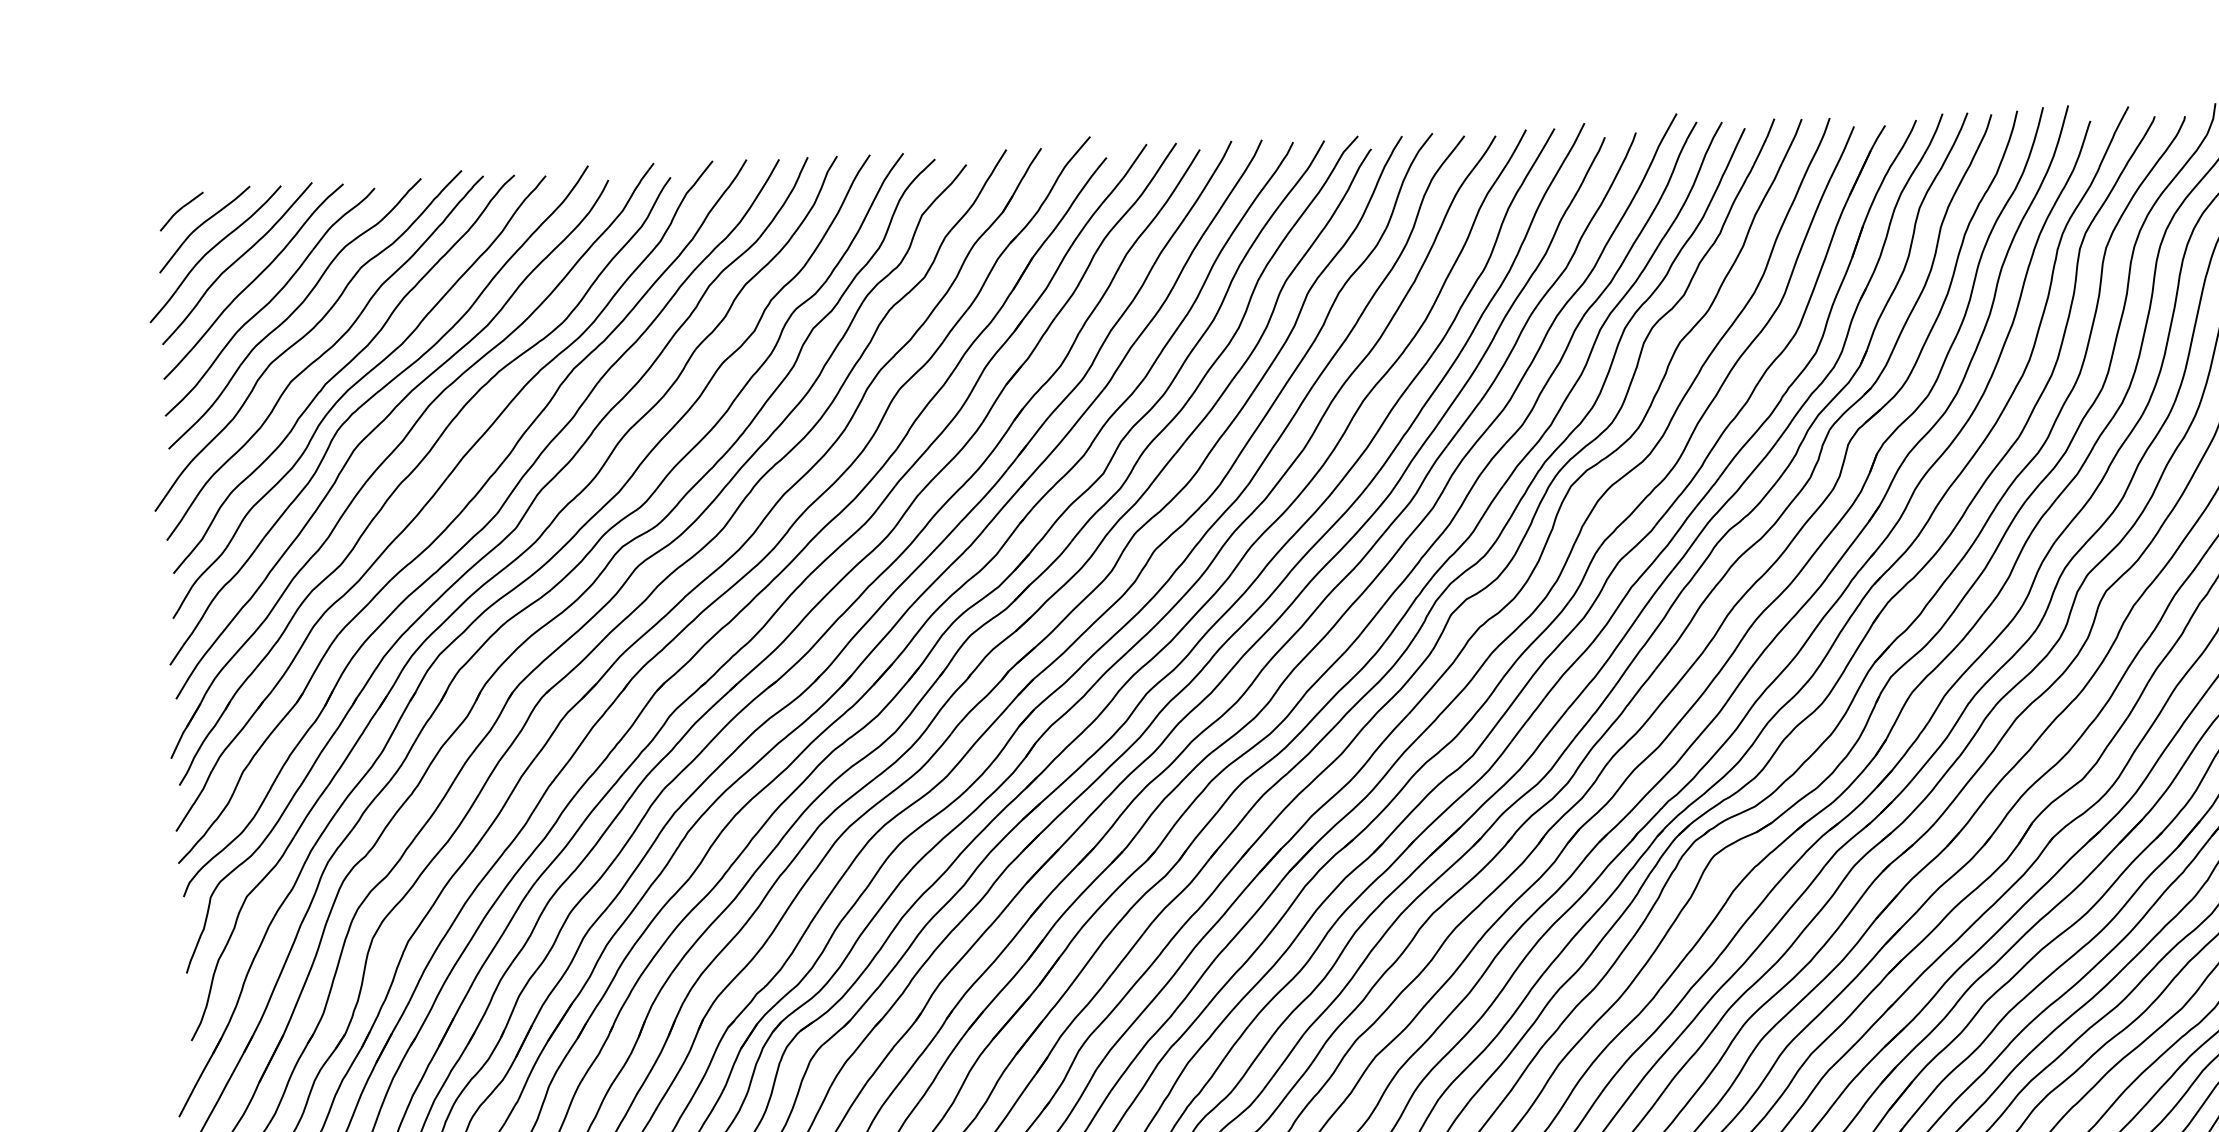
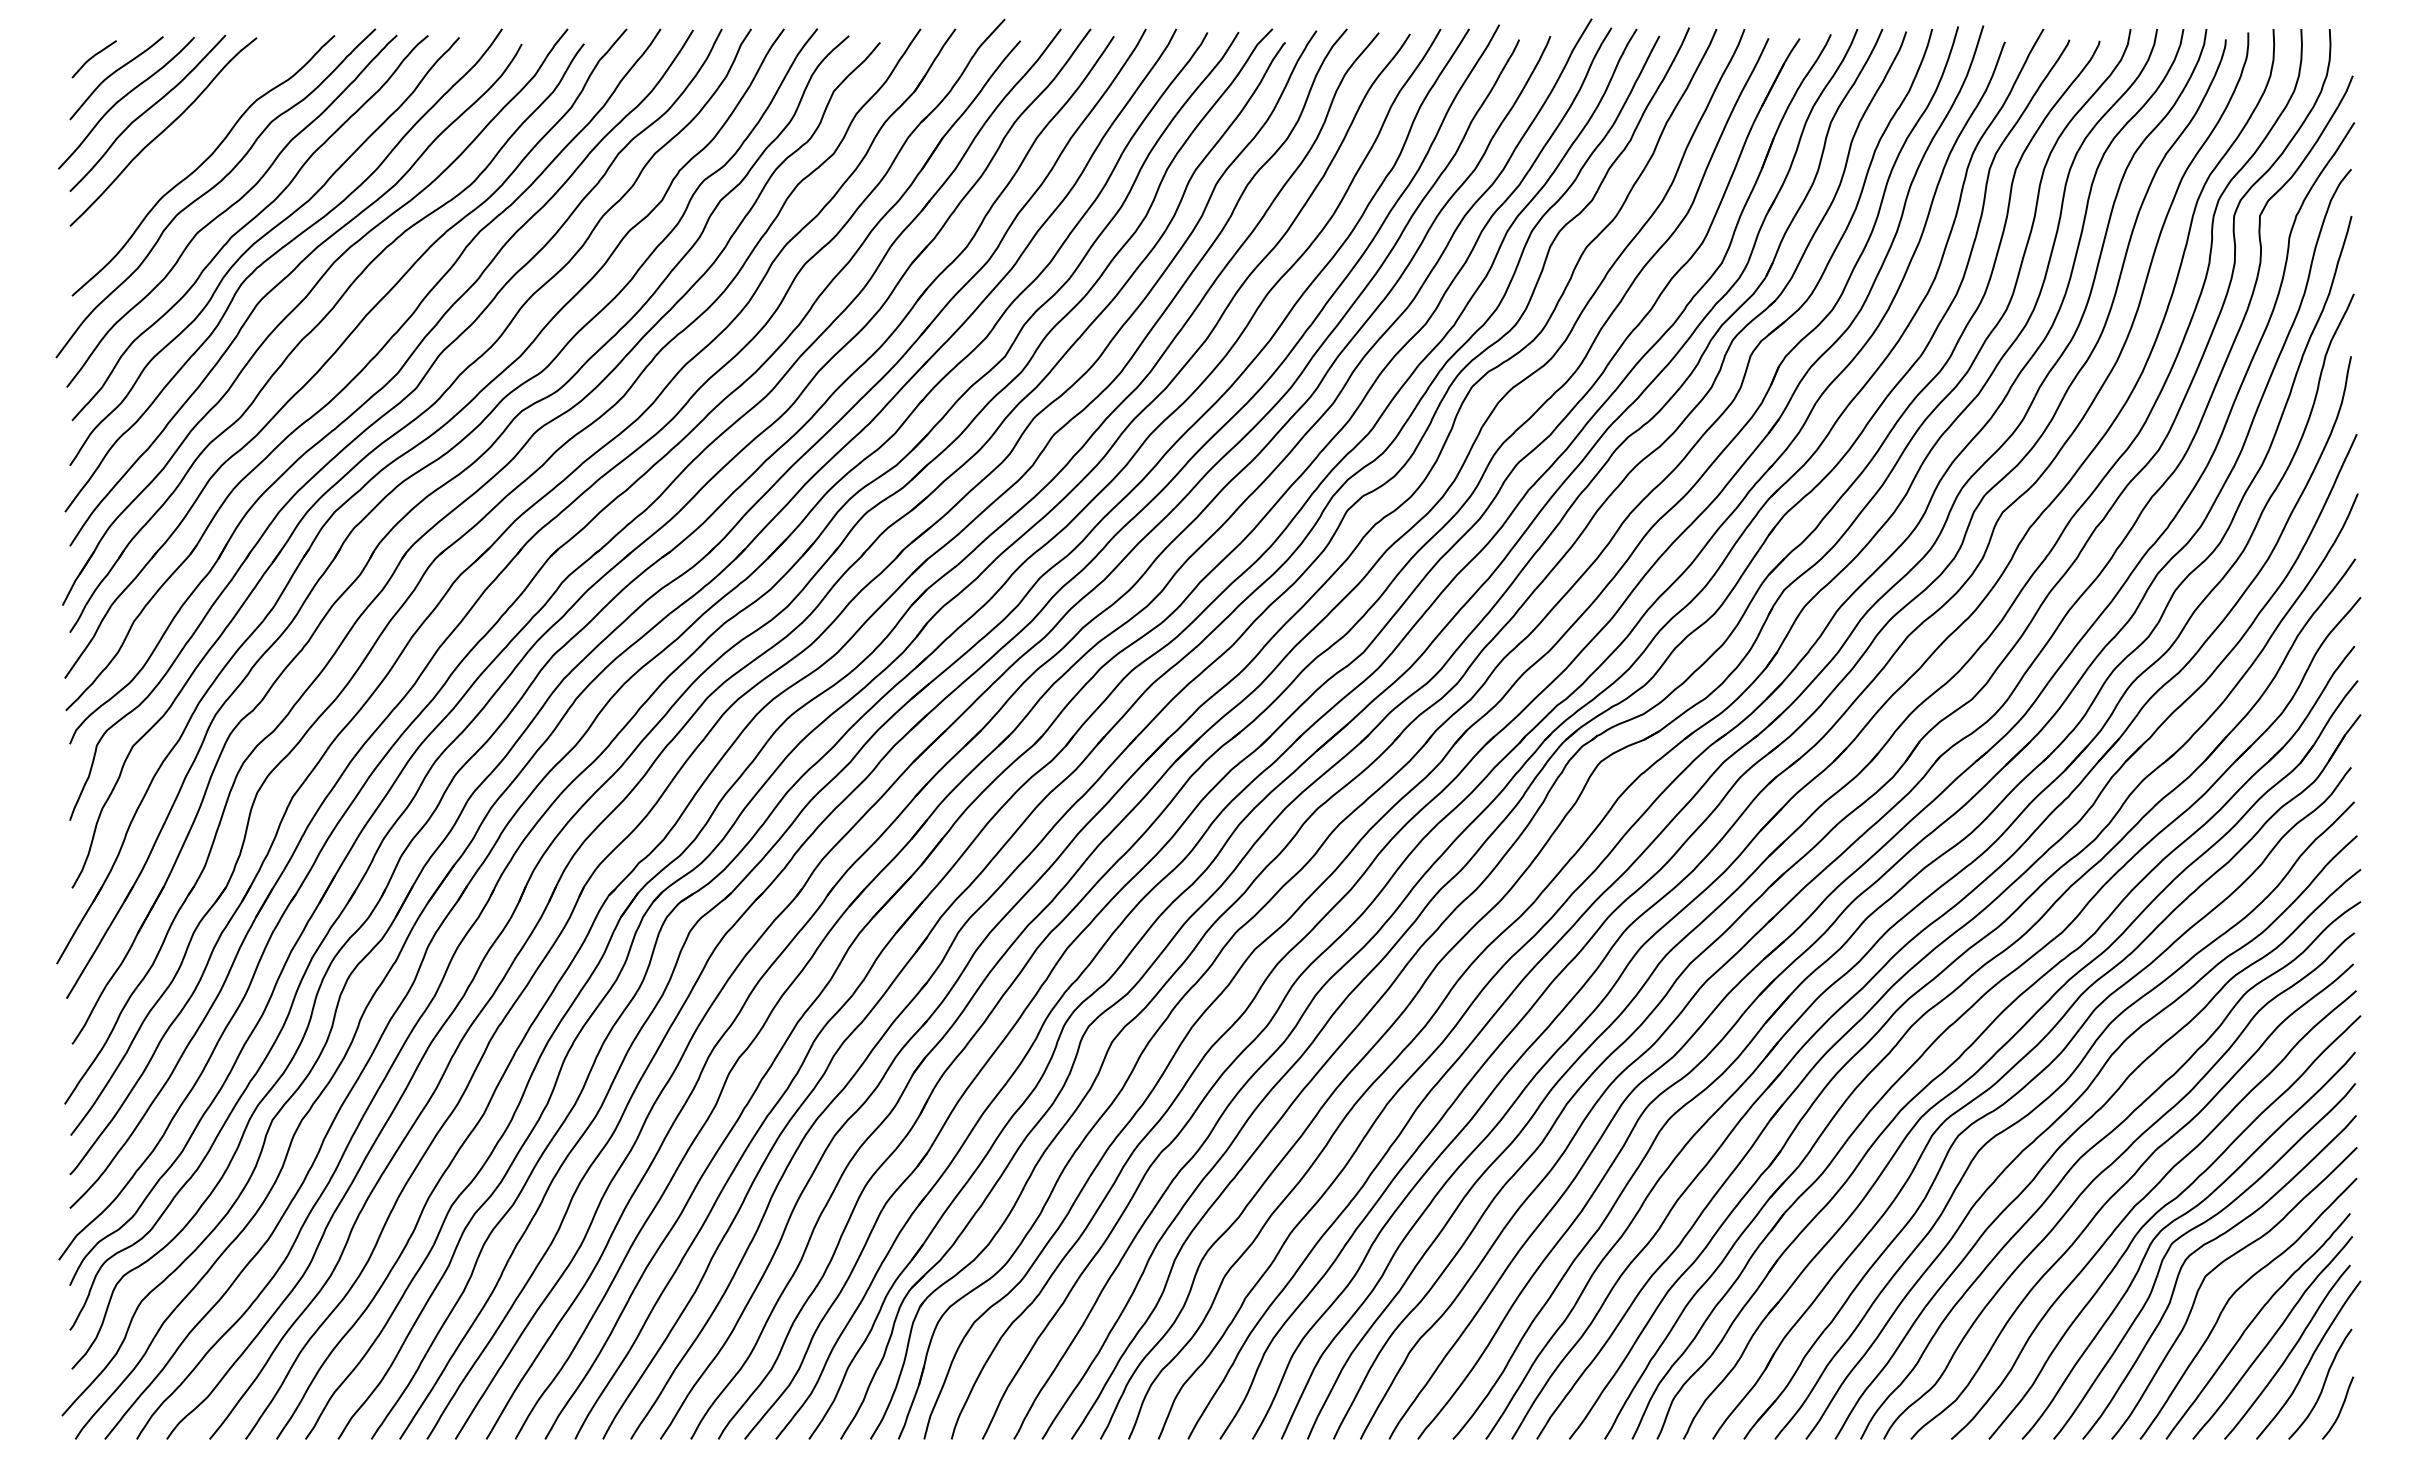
curve: (269, 301) -> (178, 152), removed

